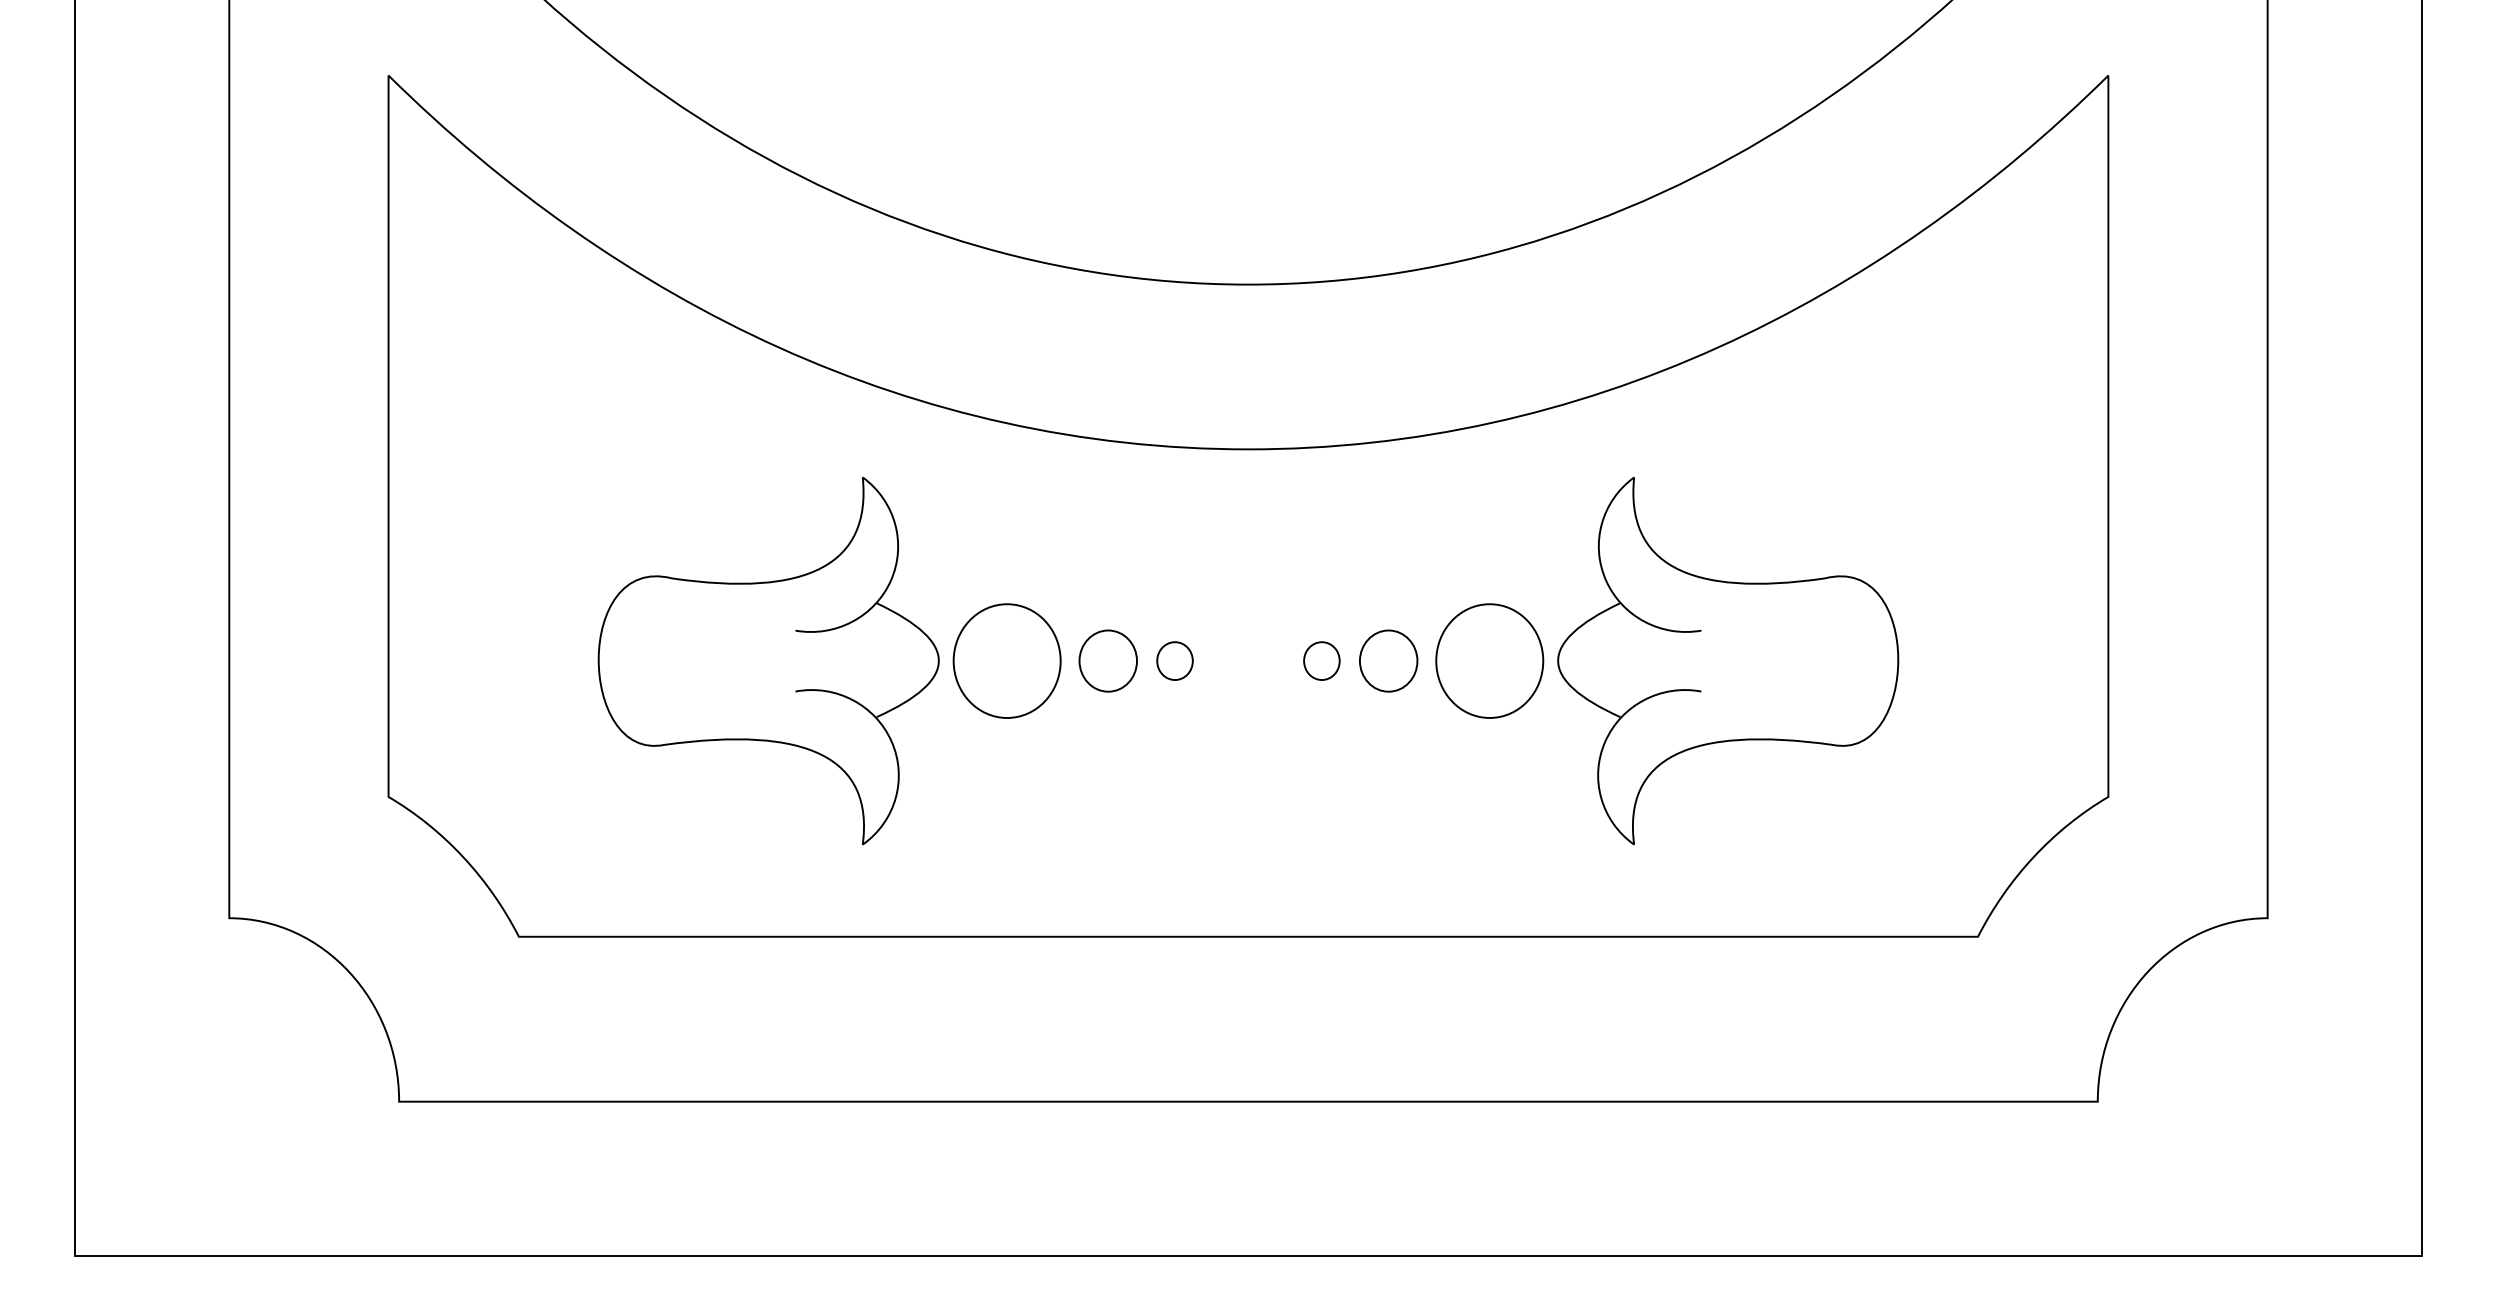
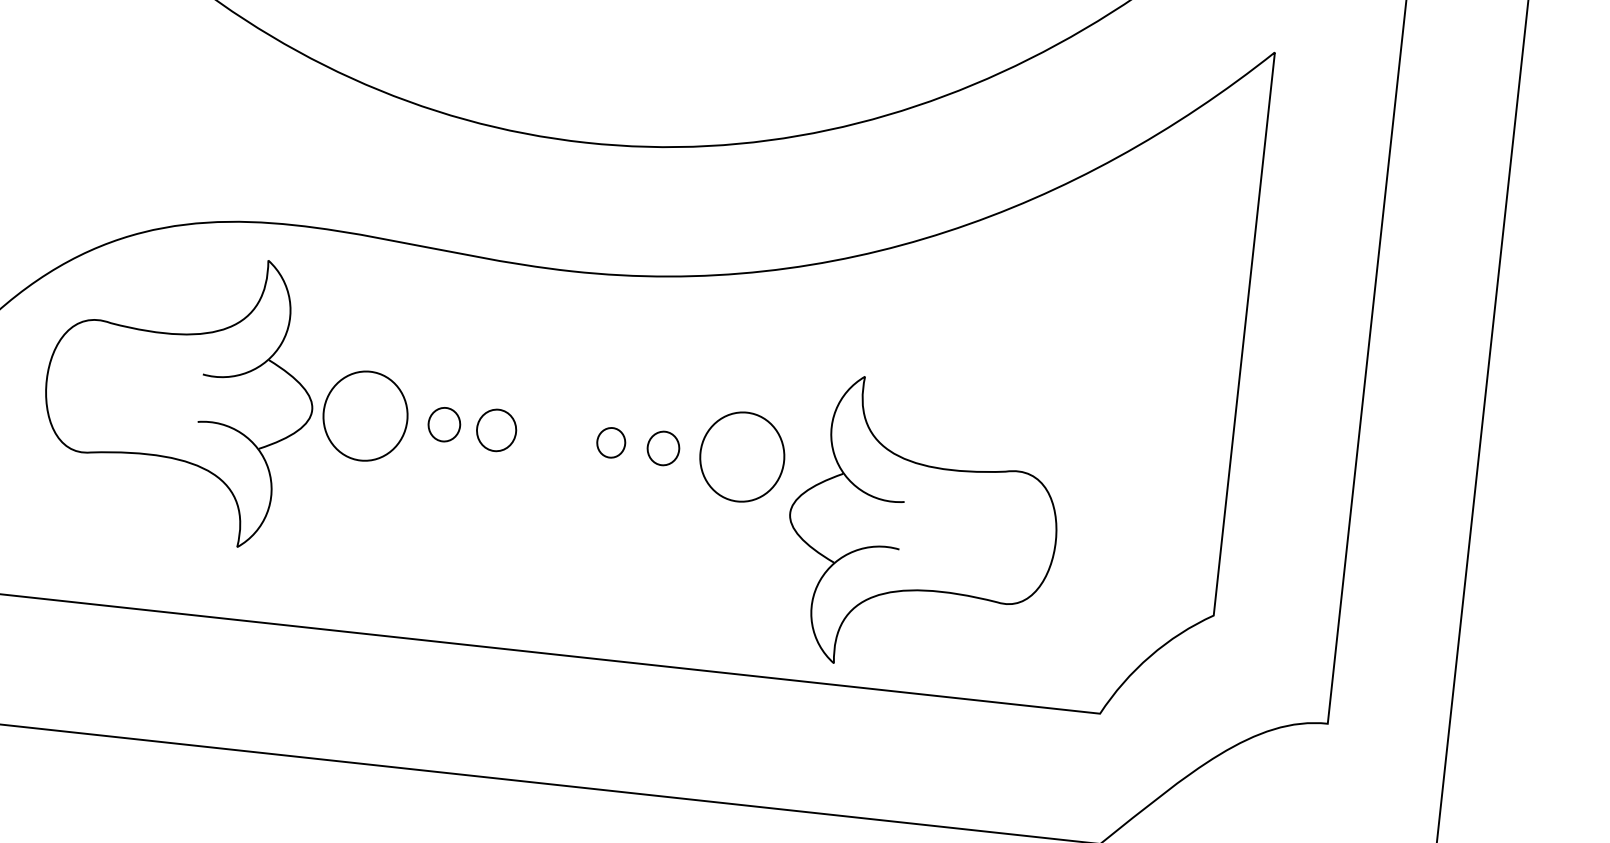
part: (1107, 660) -> (443, 424), size x0.7
part: (1174, 660) -> (496, 429), size x1.4
part: (1388, 660) -> (663, 448), size x0.7
part: (1728, 660) -> (923, 527), moved

